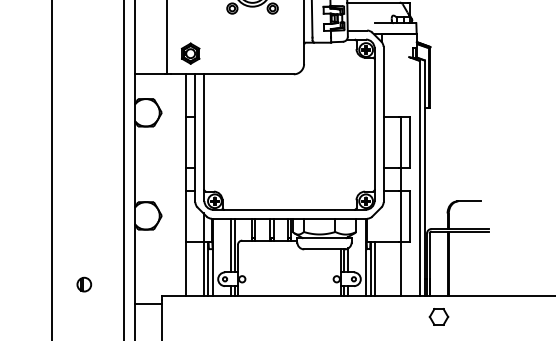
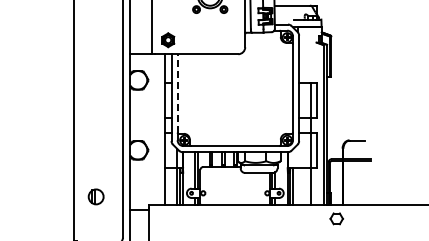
line: (204, 130) -> (177, 92), solid -> dashed
part: (83, 283) -> (95, 196), size x1.6

